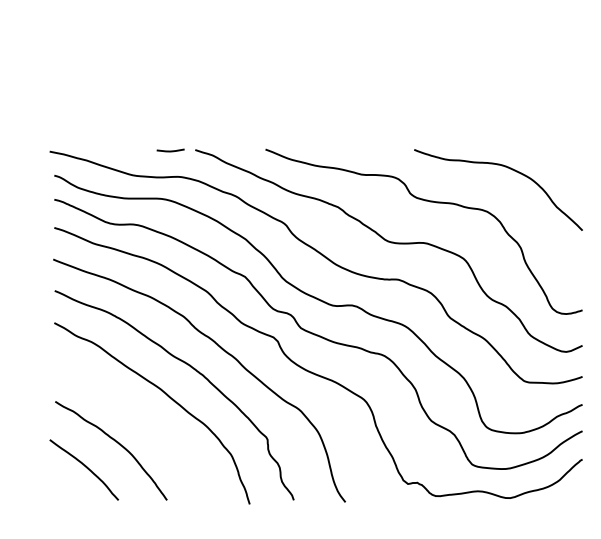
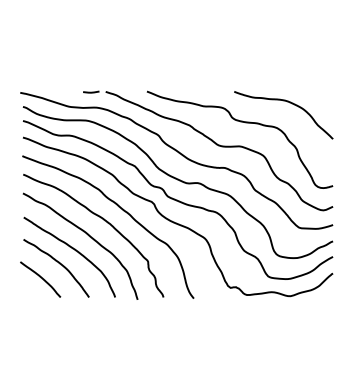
curve: (138, 418) -> (72, 249), added

